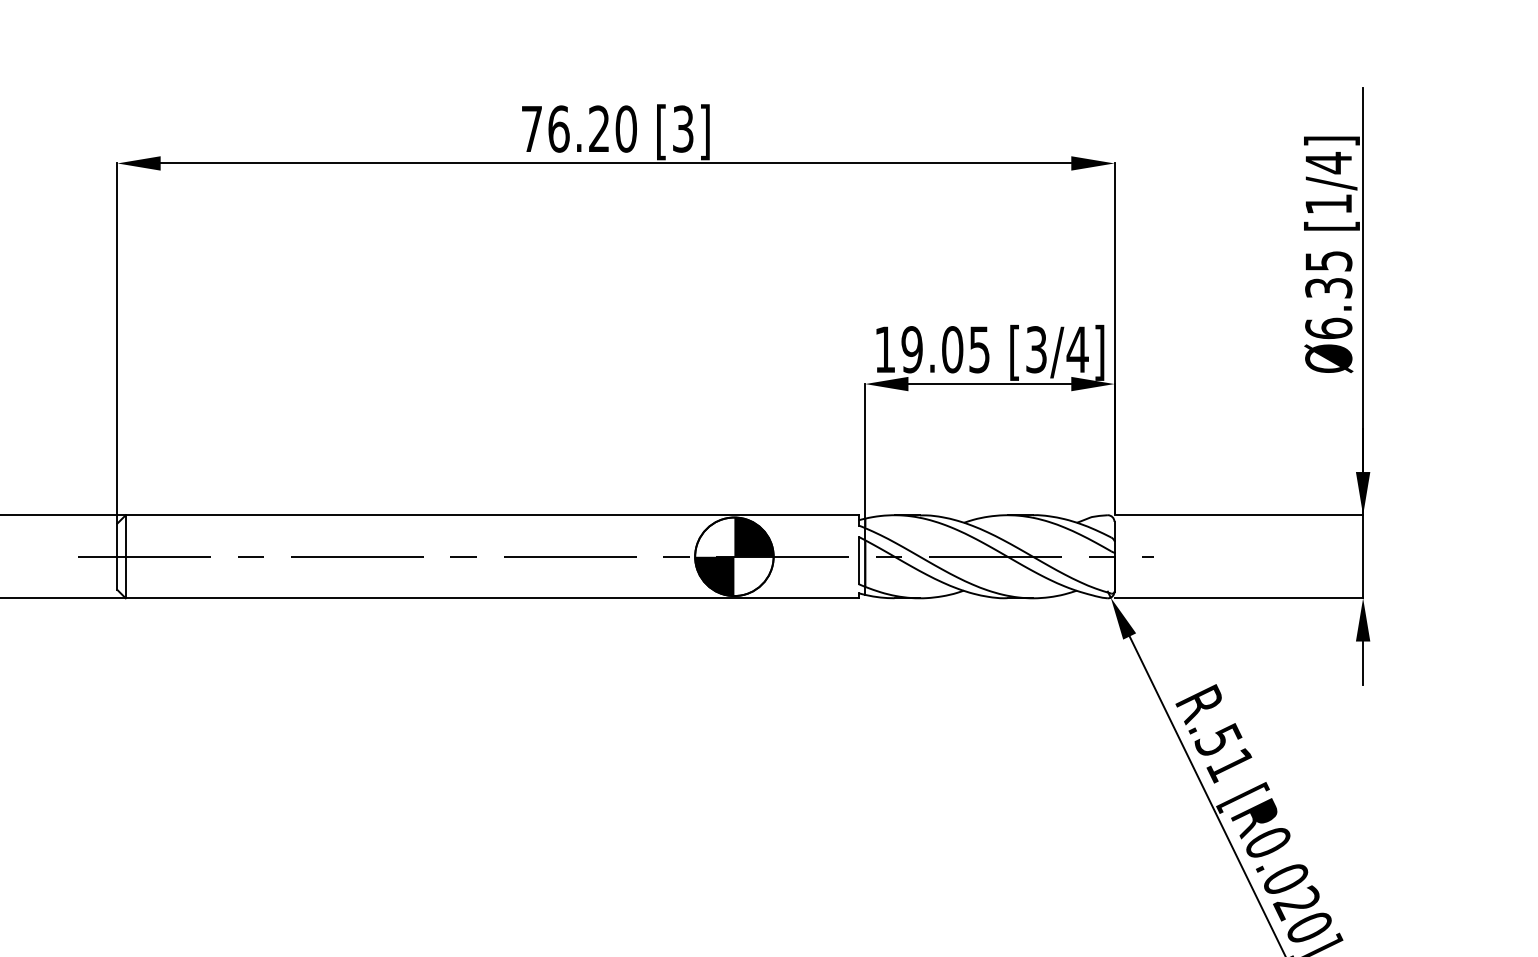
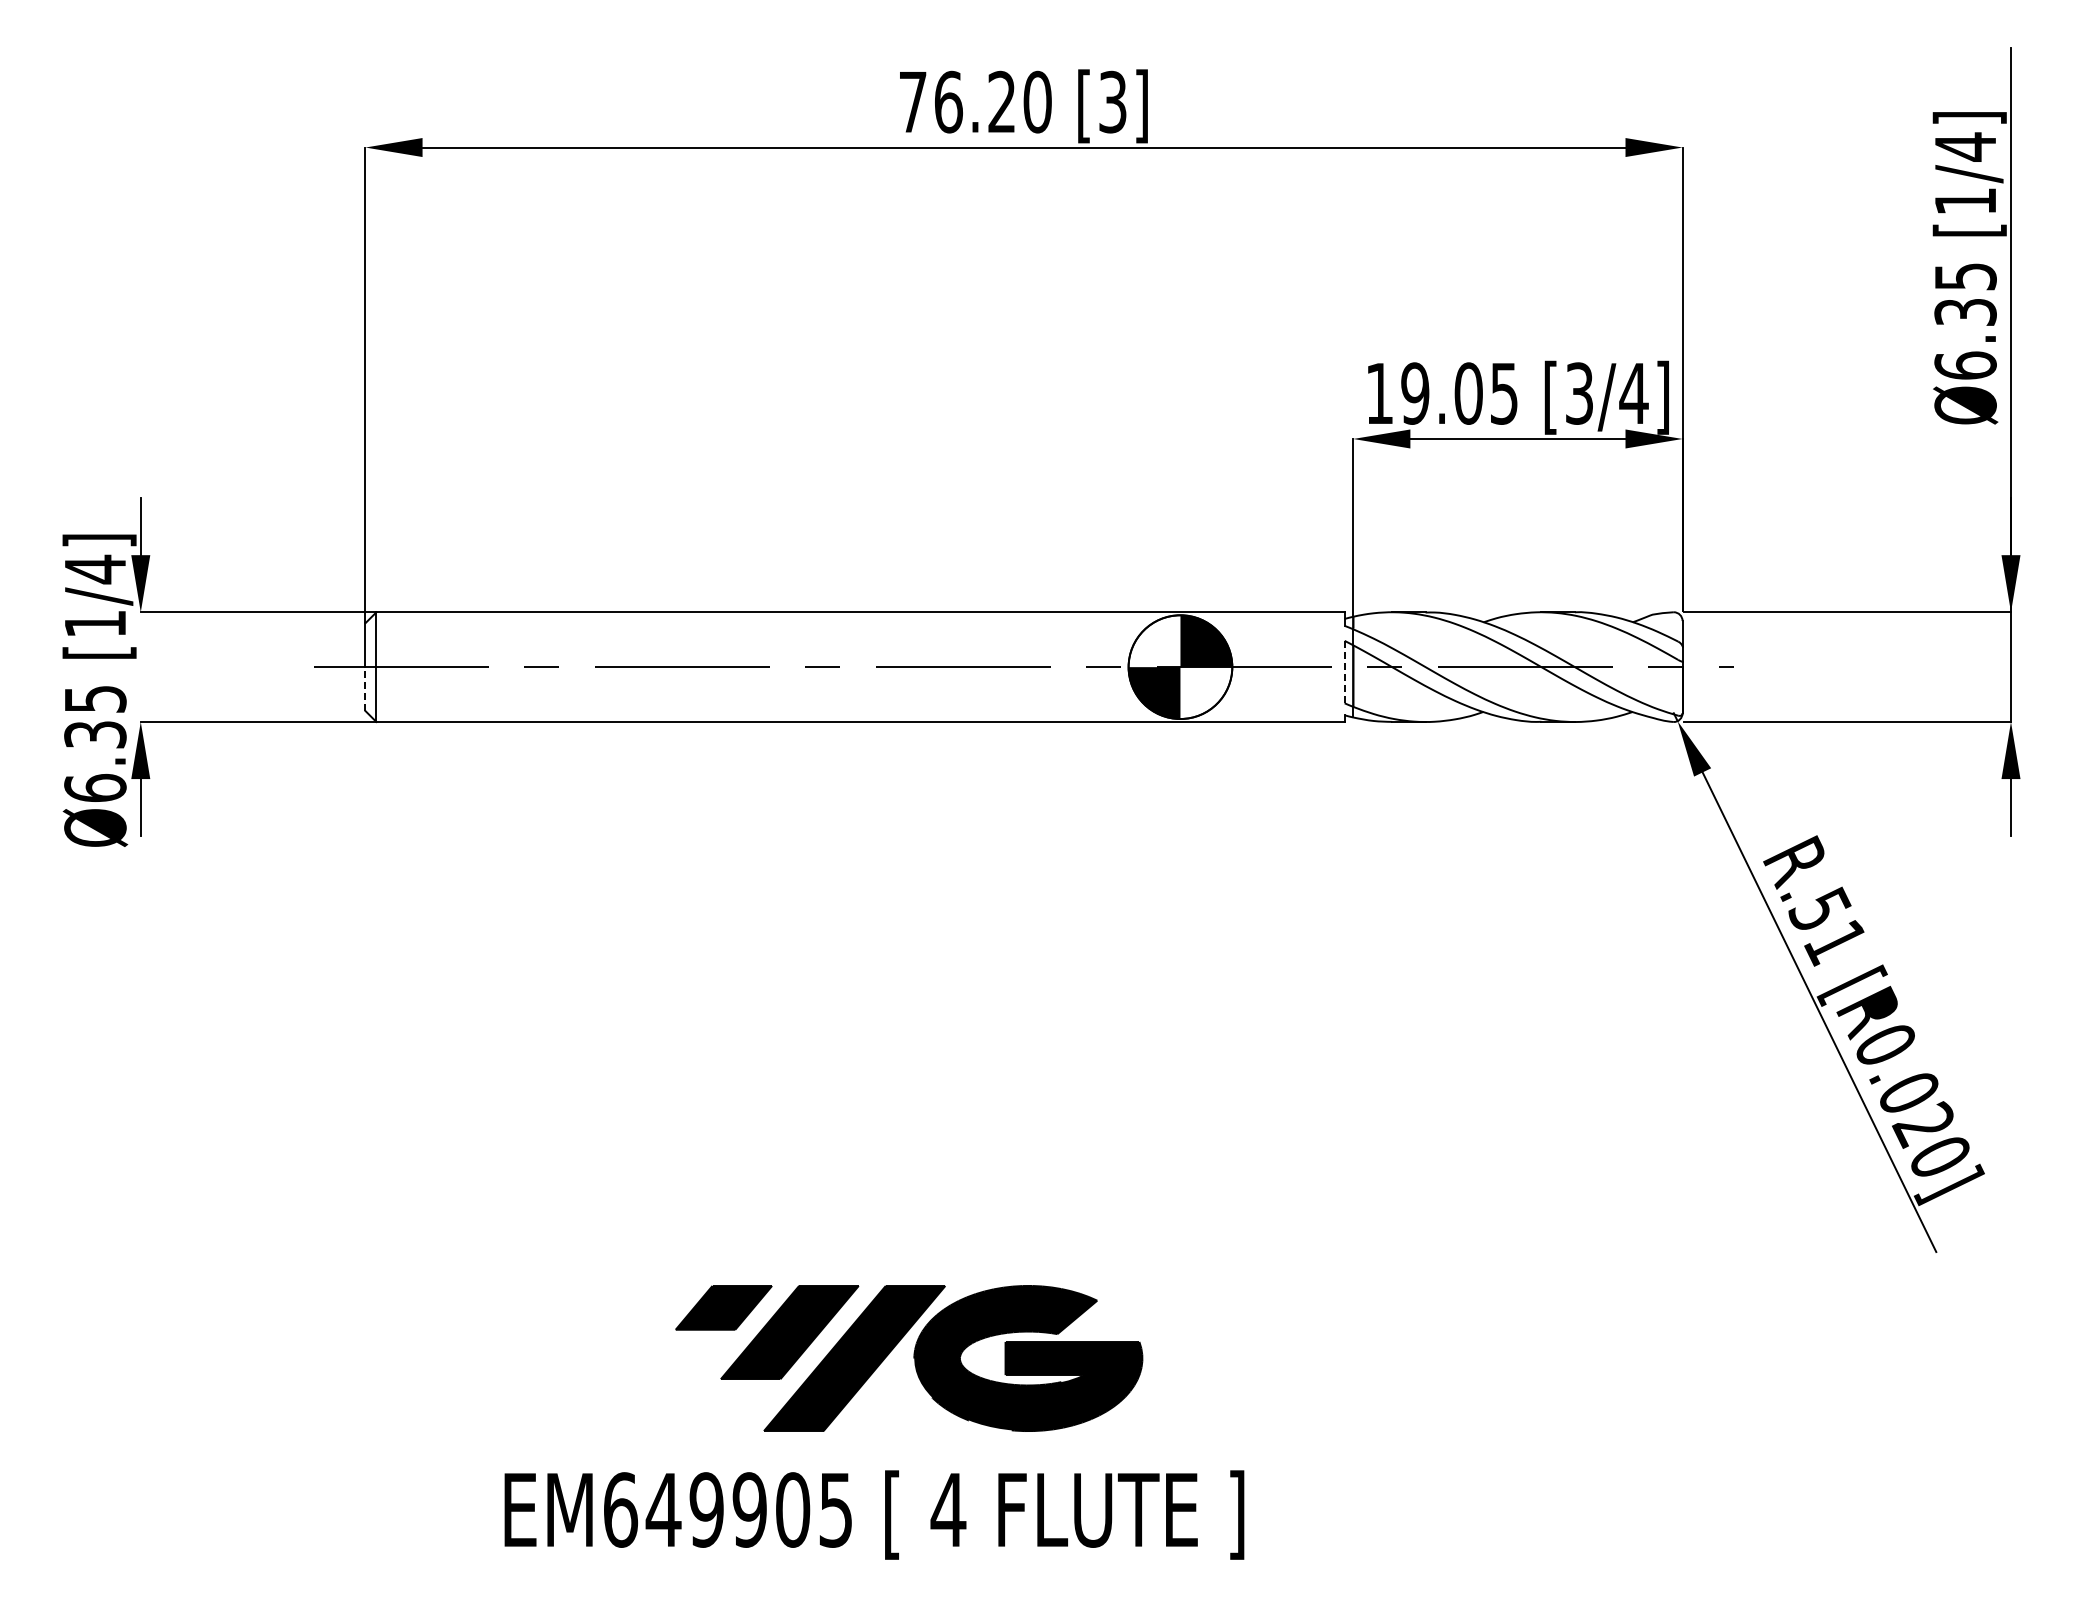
line: (858, 560) -> (1344, 671), solid -> dashed
line: (117, 573) -> (365, 689), solid -> dashed

